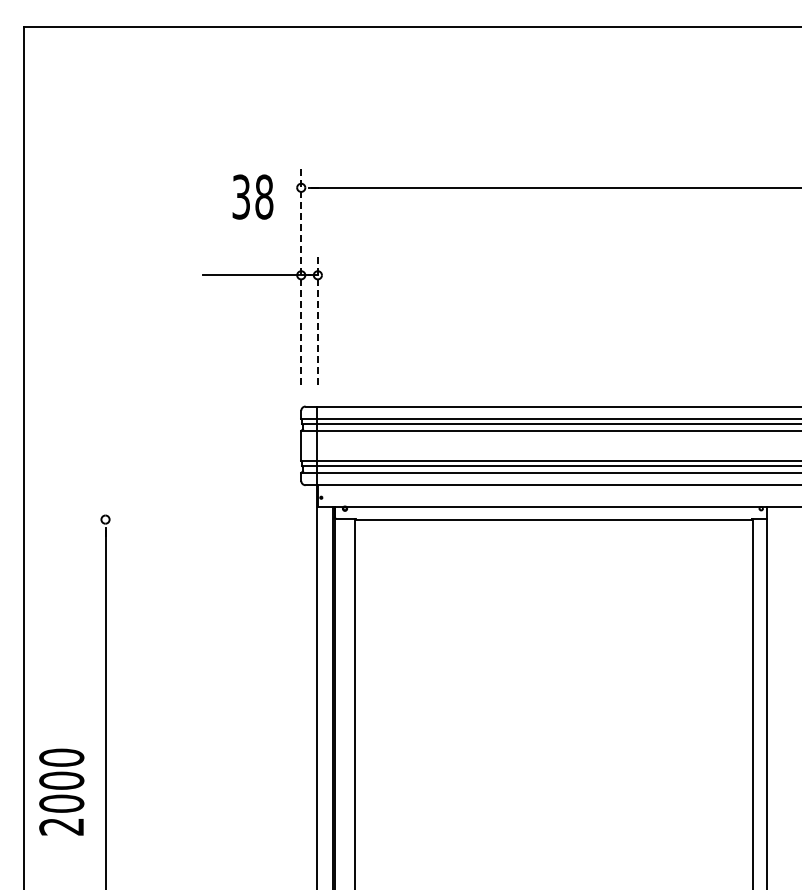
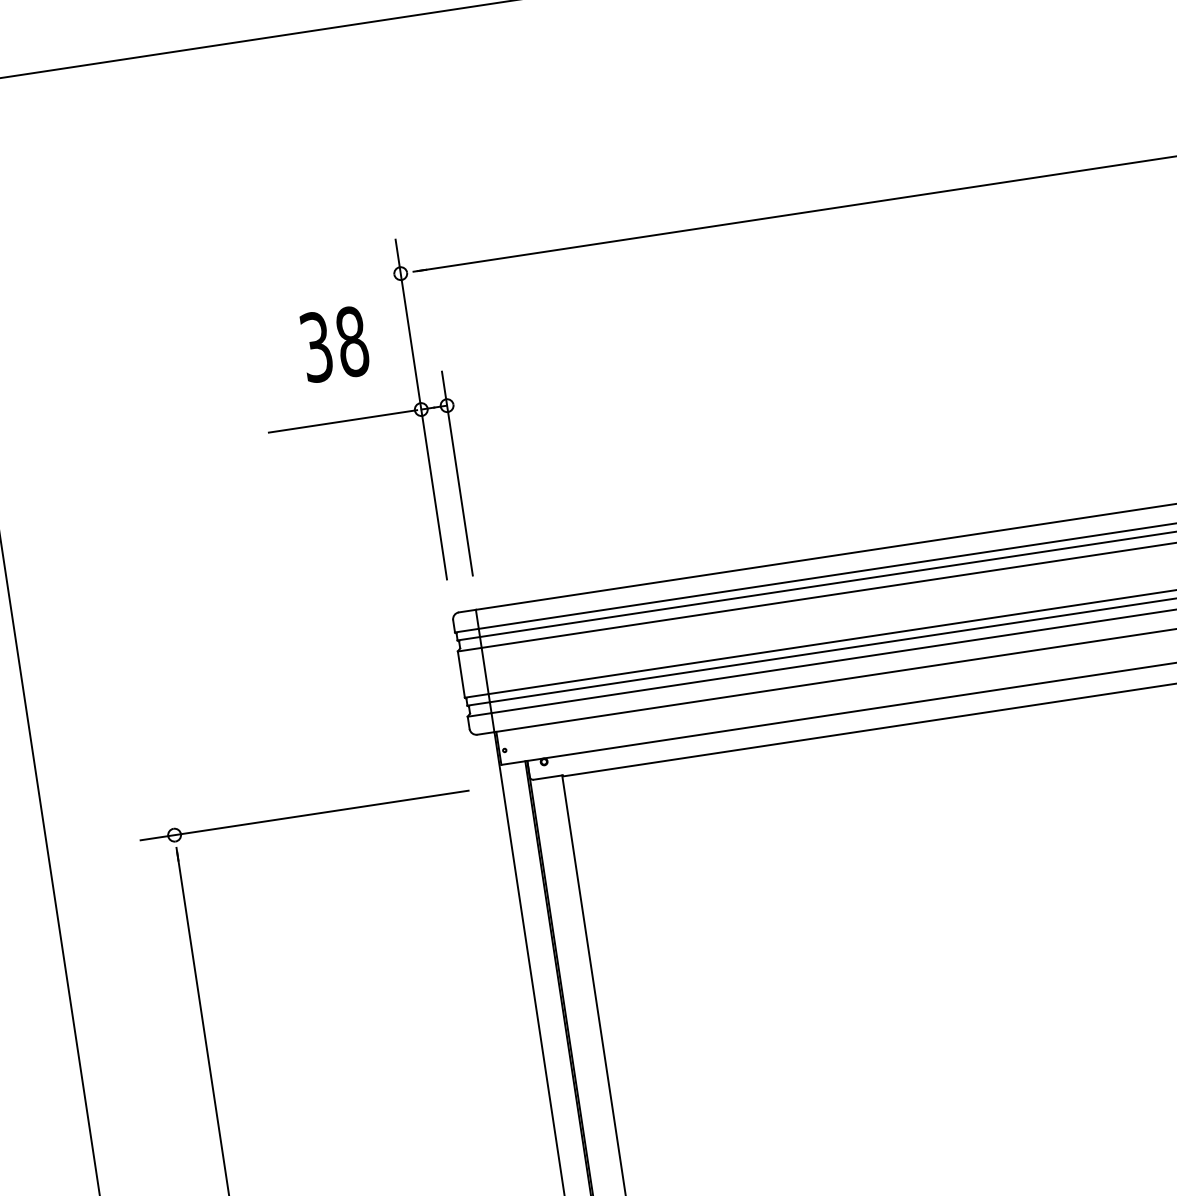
text: (252, 196) -> (333, 343), moved
line: (301, 274) -> (421, 408), dashed -> solid
line: (317, 319) -> (456, 474), dashed -> solid
line: (188, 519) -> (303, 815), added

